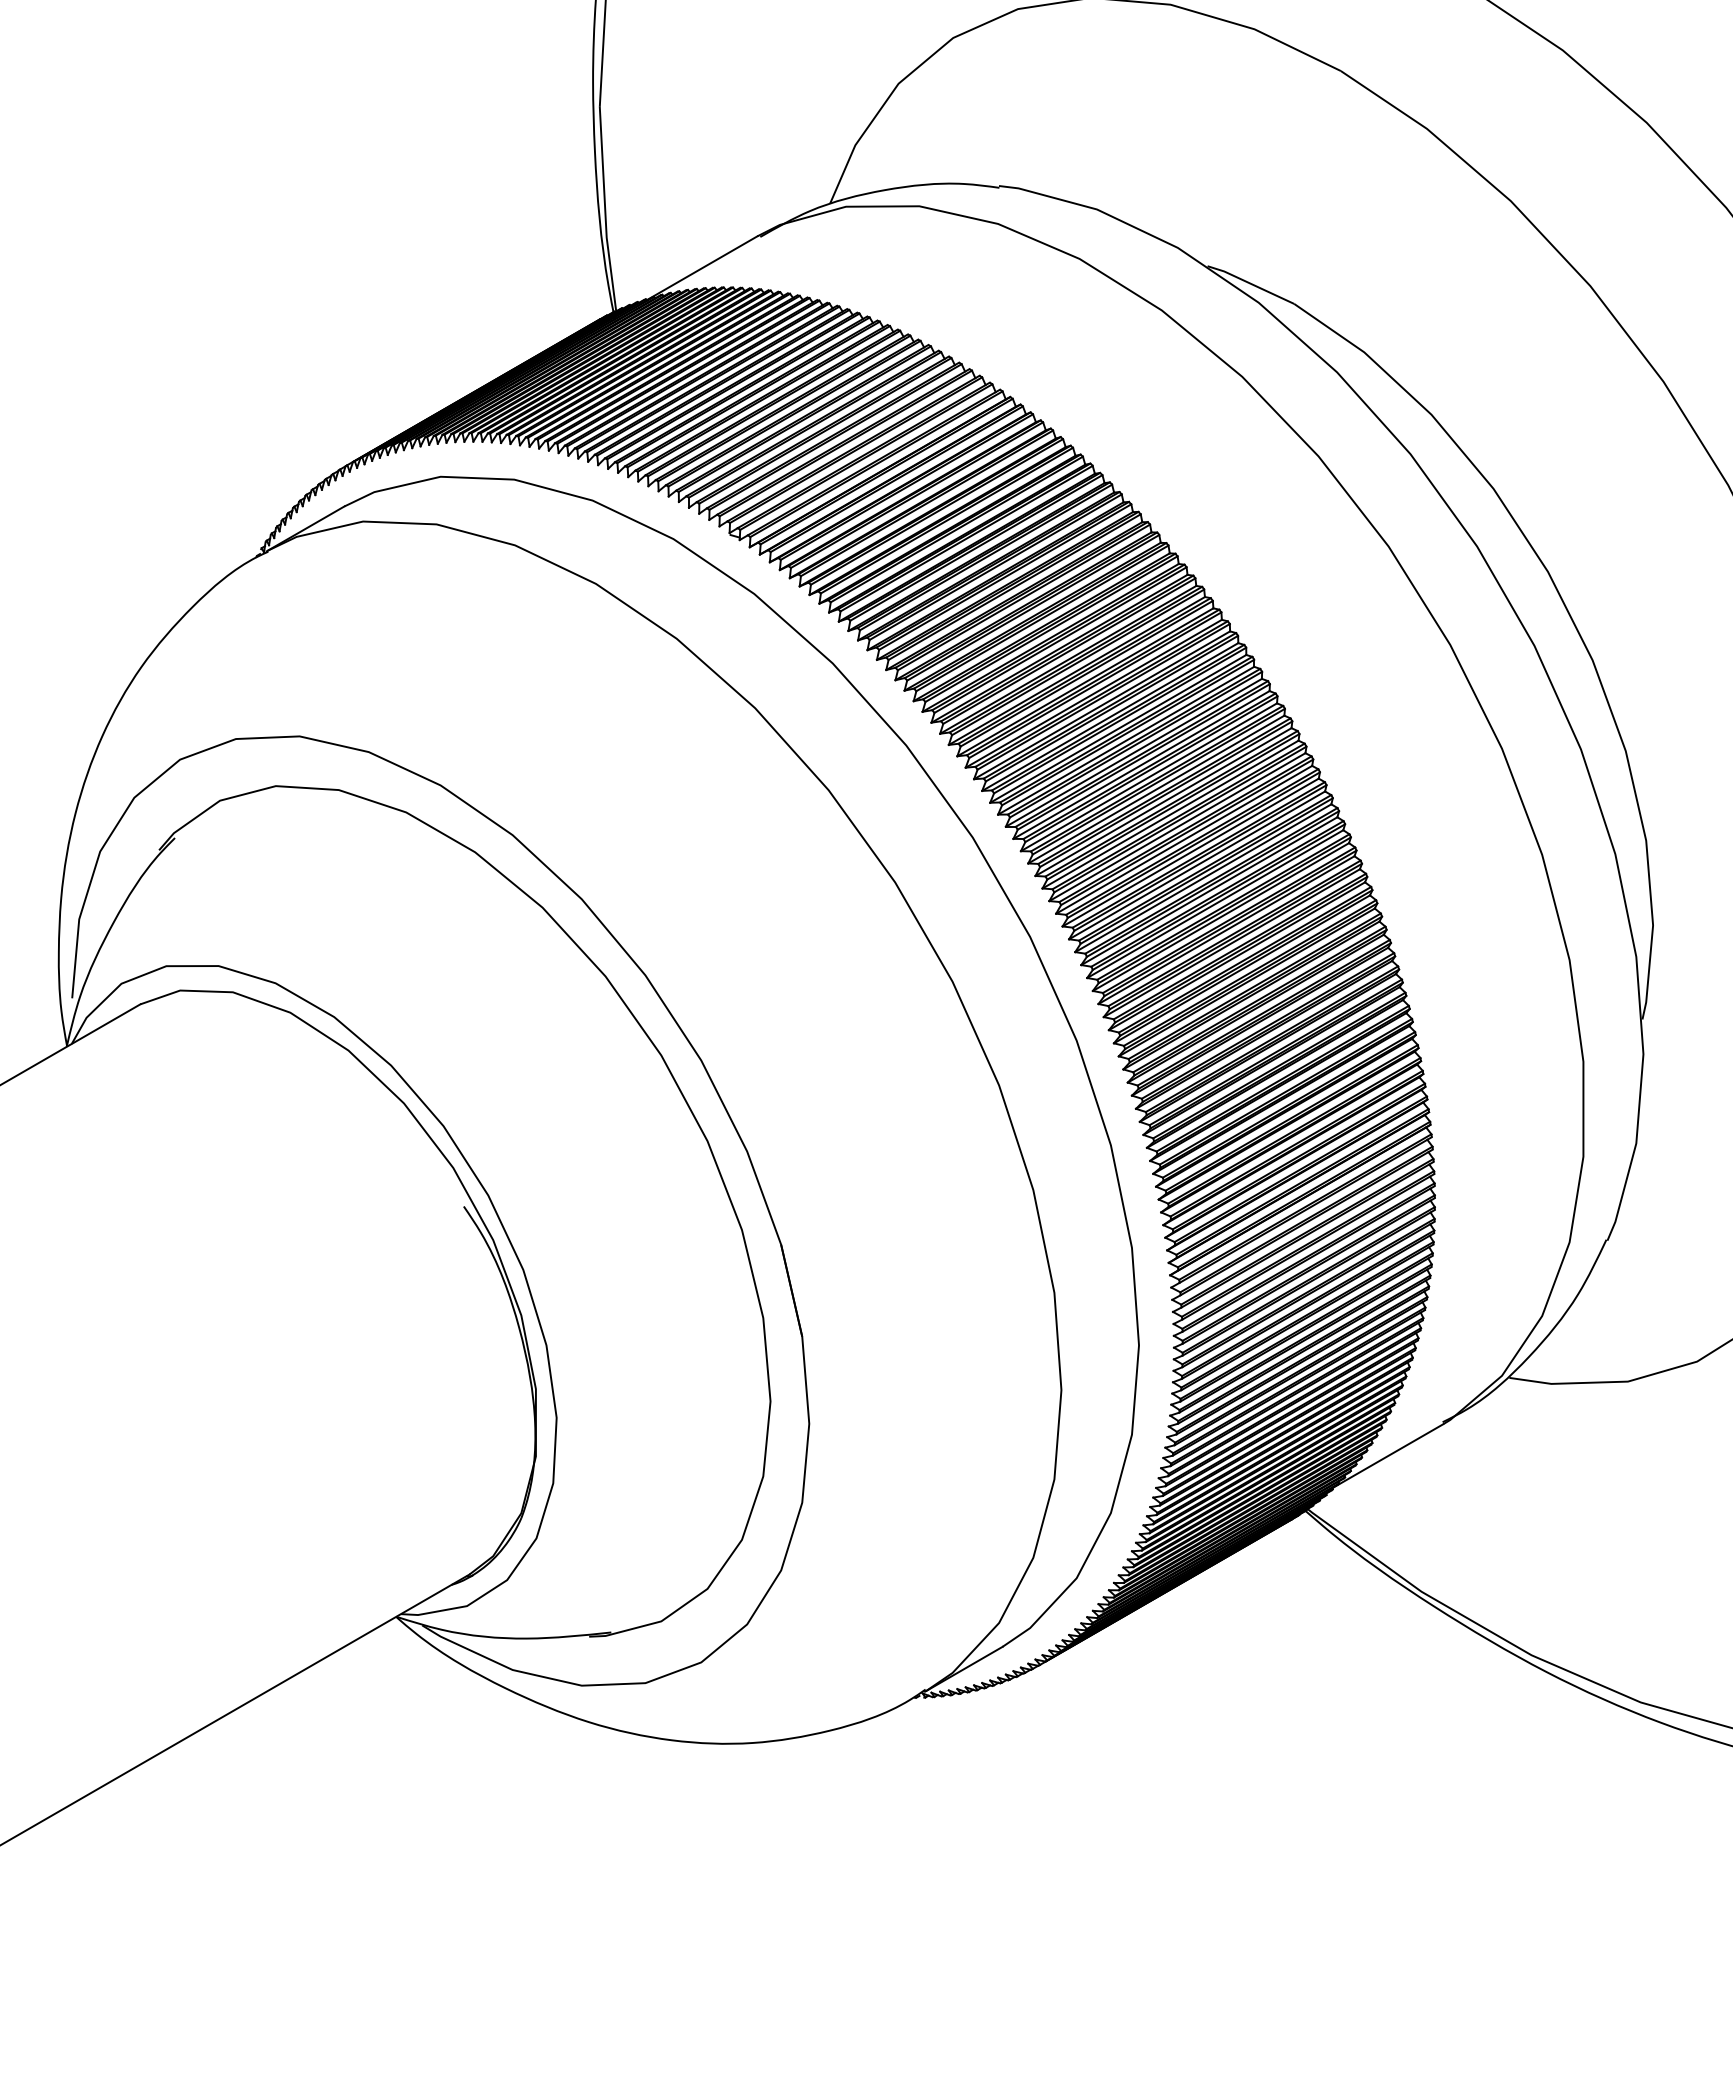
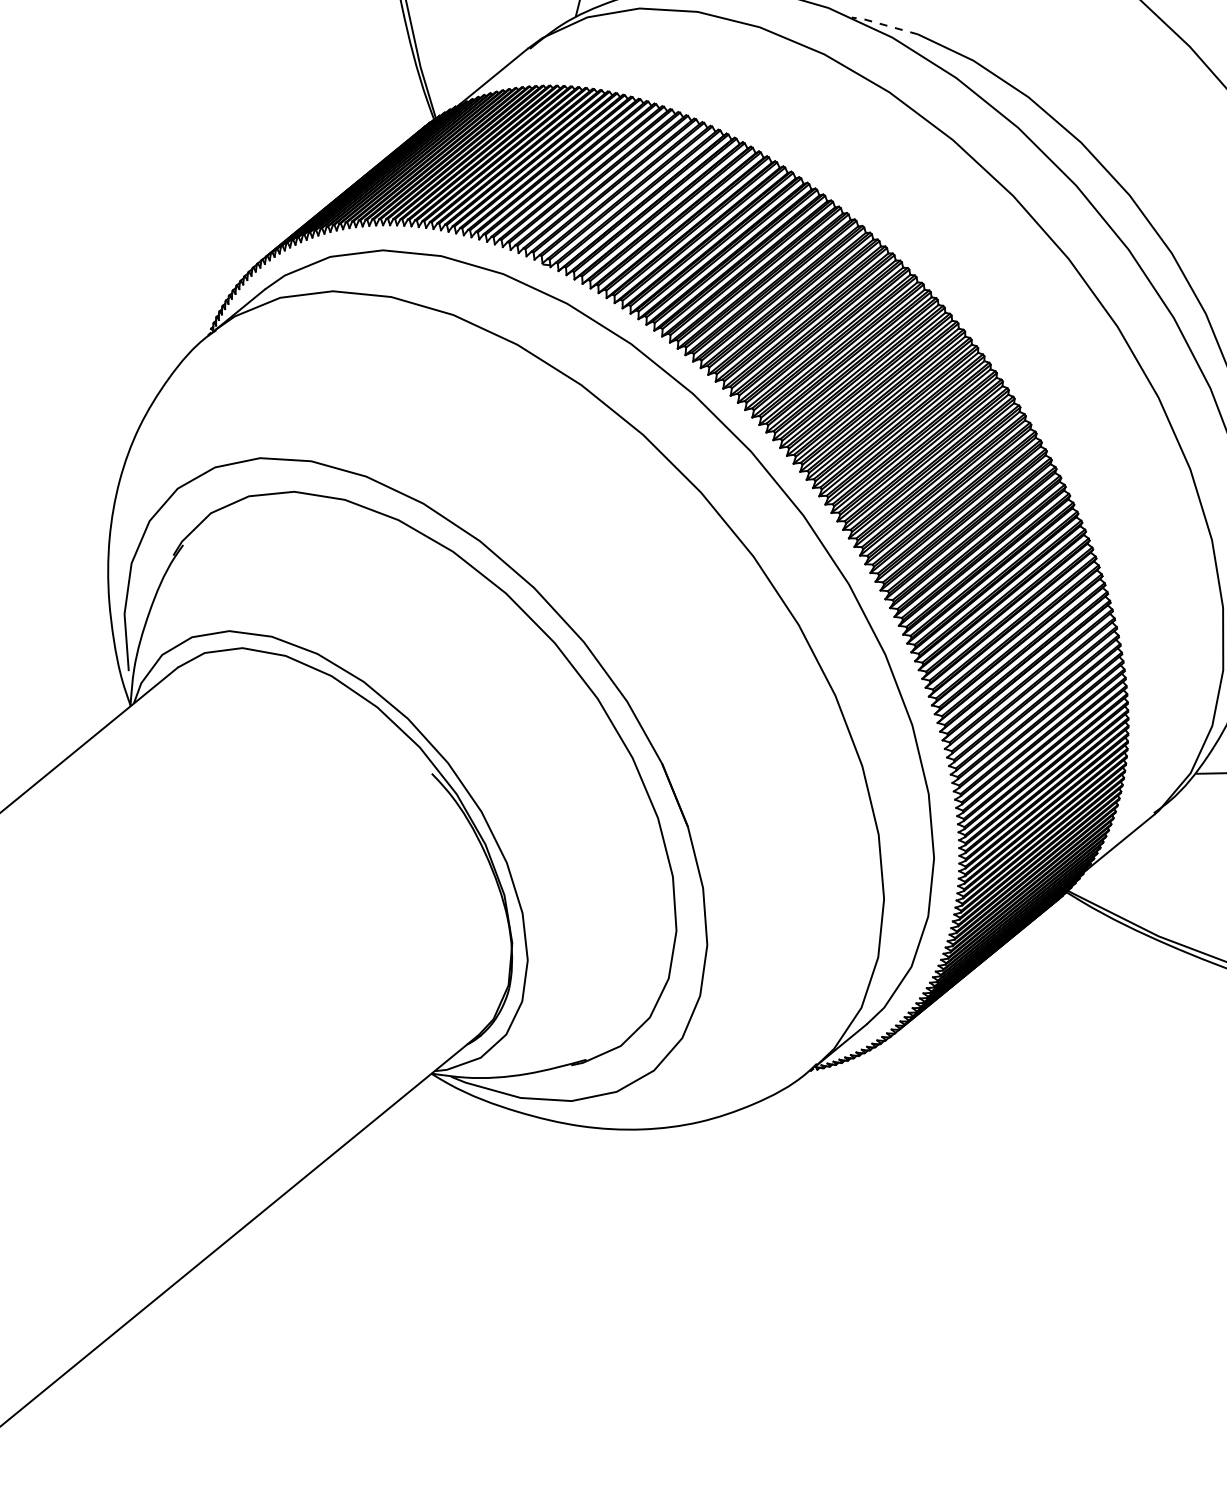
line: (1250, 283) -> (884, 24), solid -> dashed

